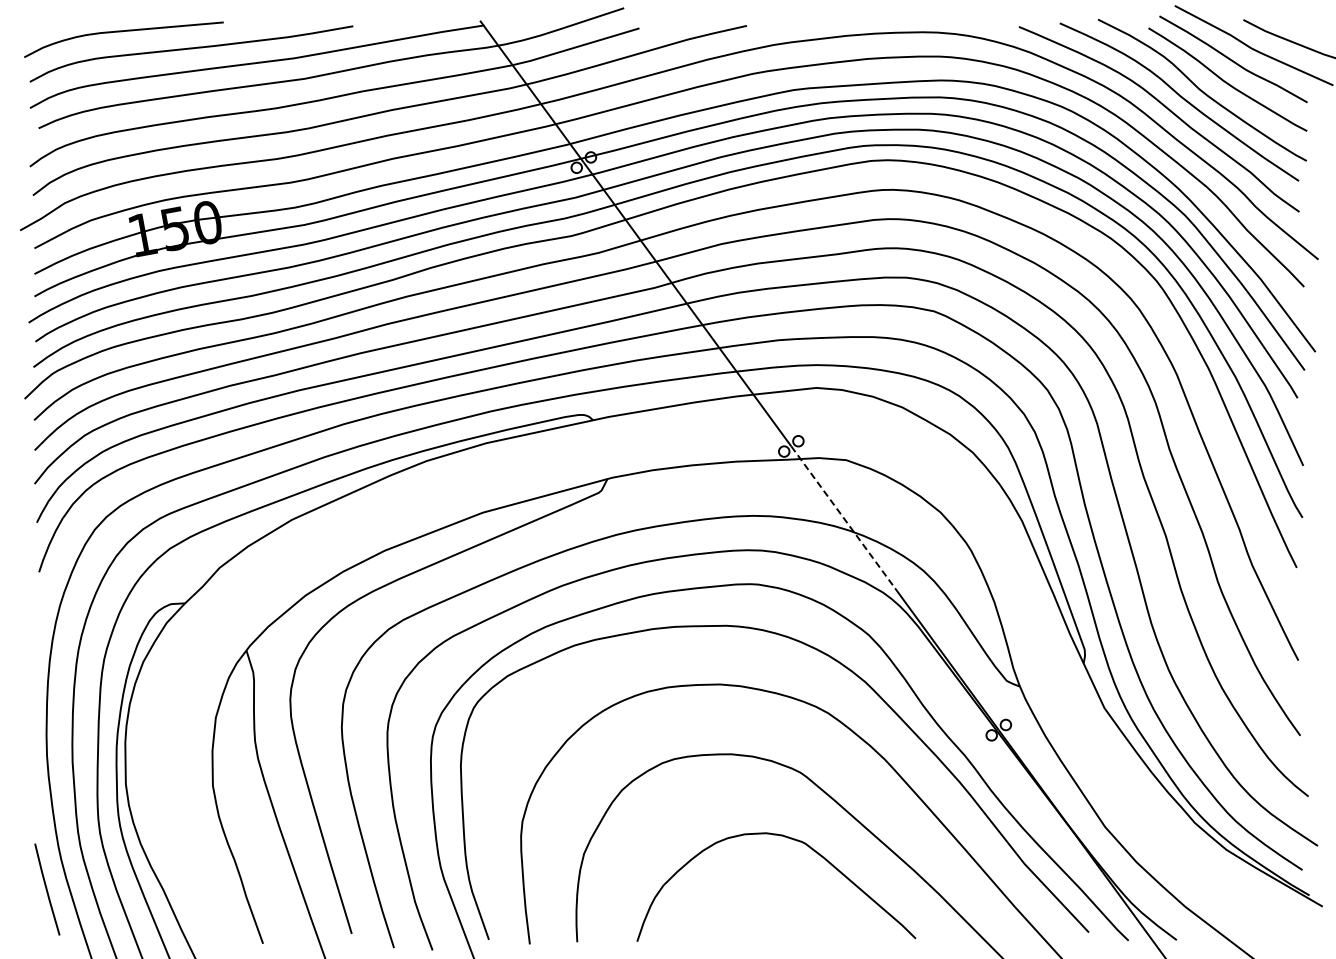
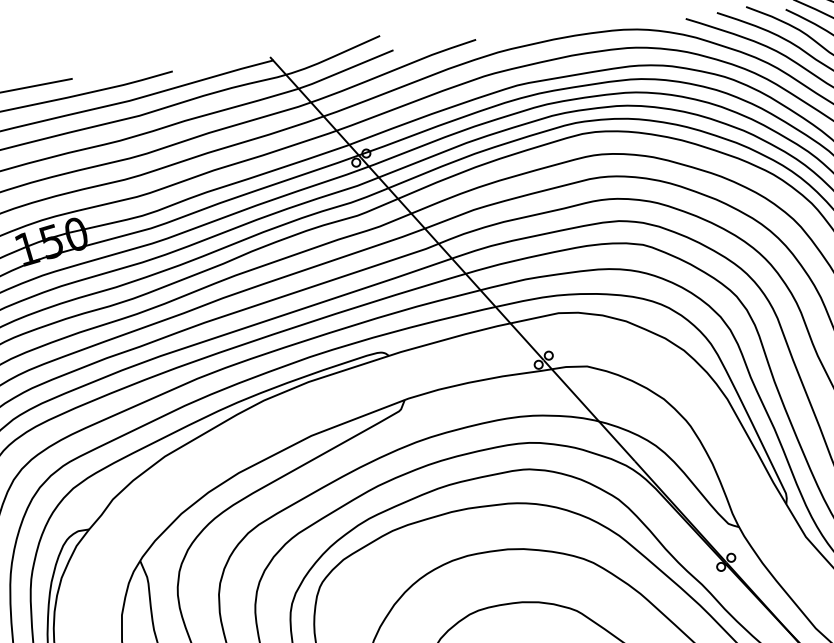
line: (843, 517) -> (589, 410), dashed -> solid

